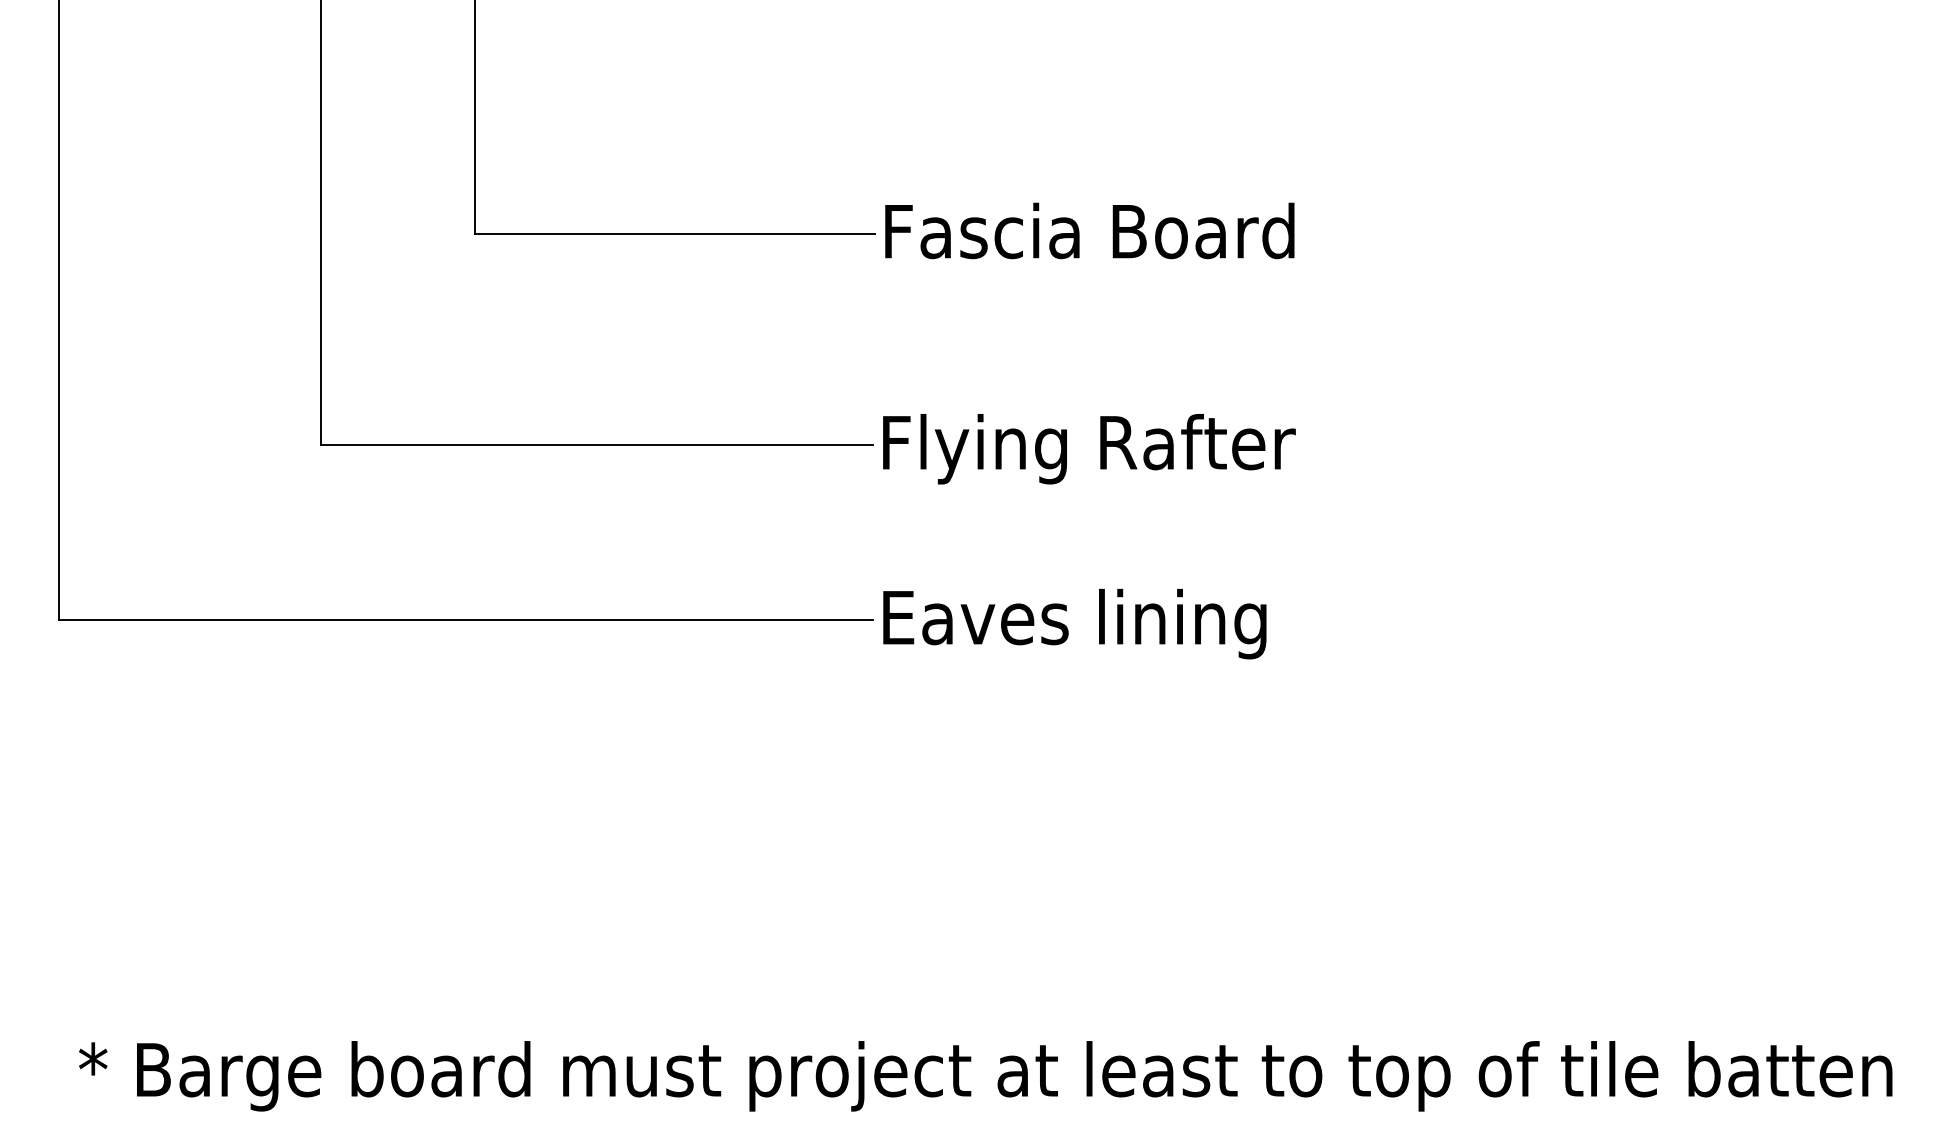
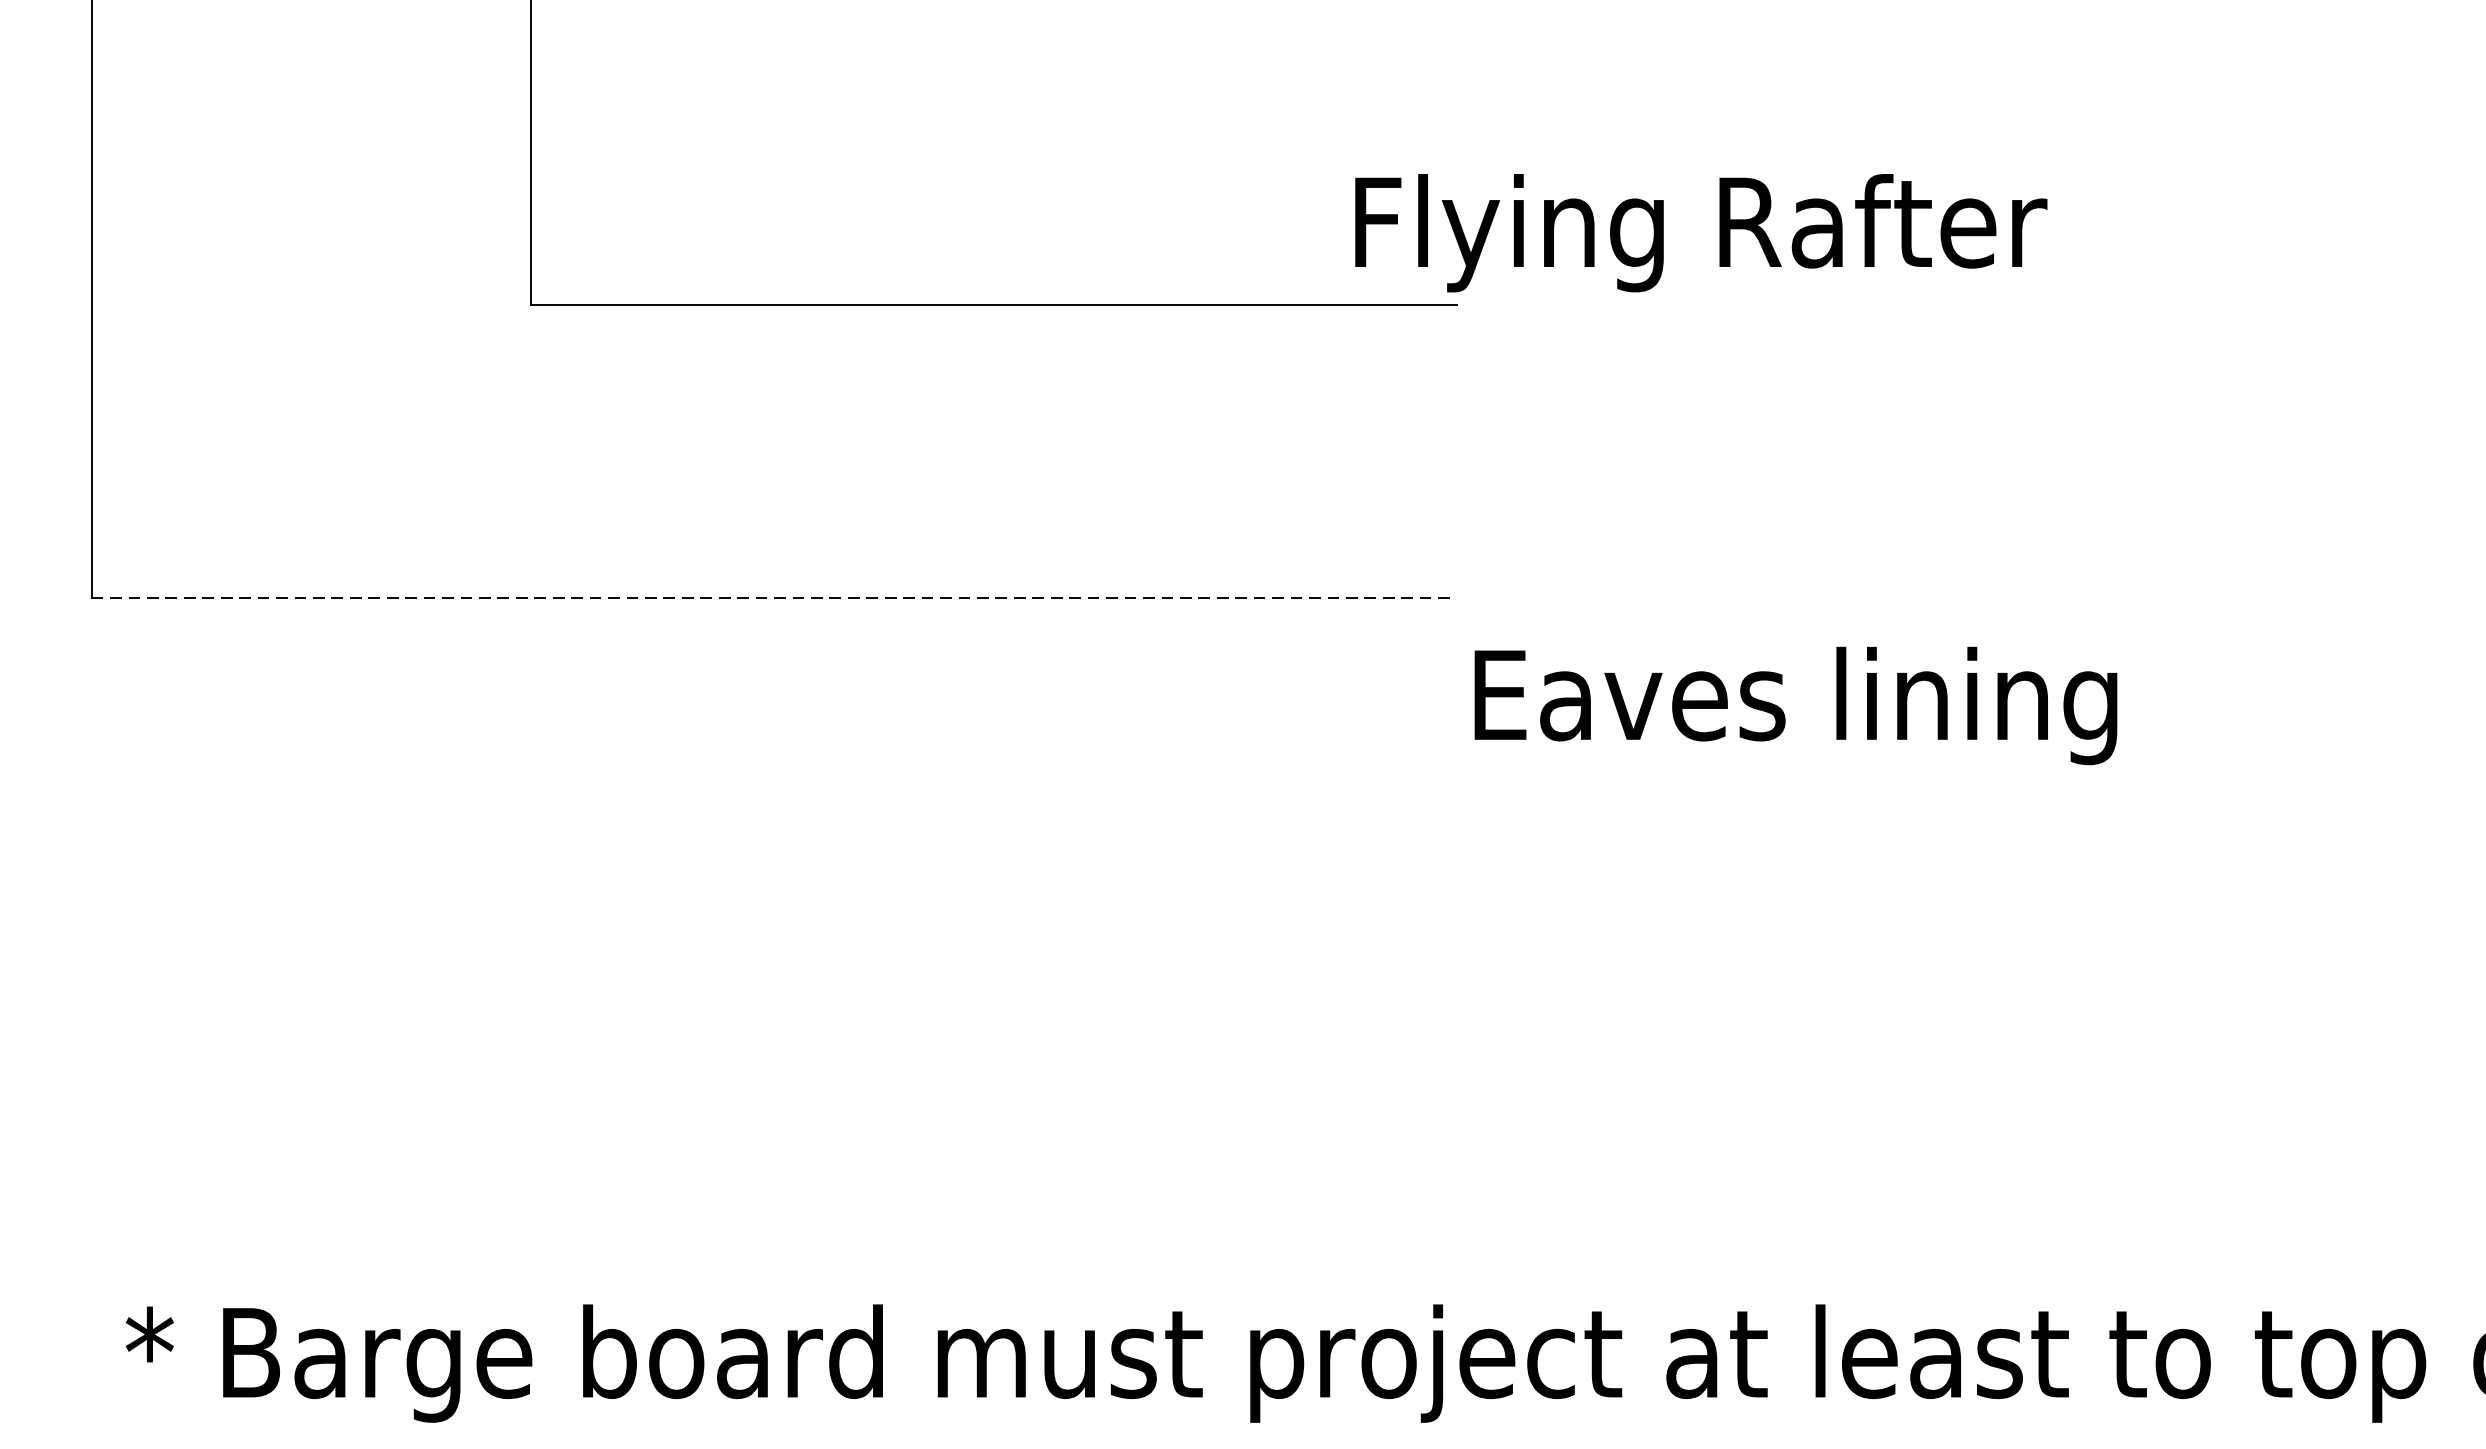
text: (1089, 449) -> (1701, 233), moved
line: (465, 619) -> (774, 597), solid -> dashed
text: (1074, 624) -> (1795, 706), moved

